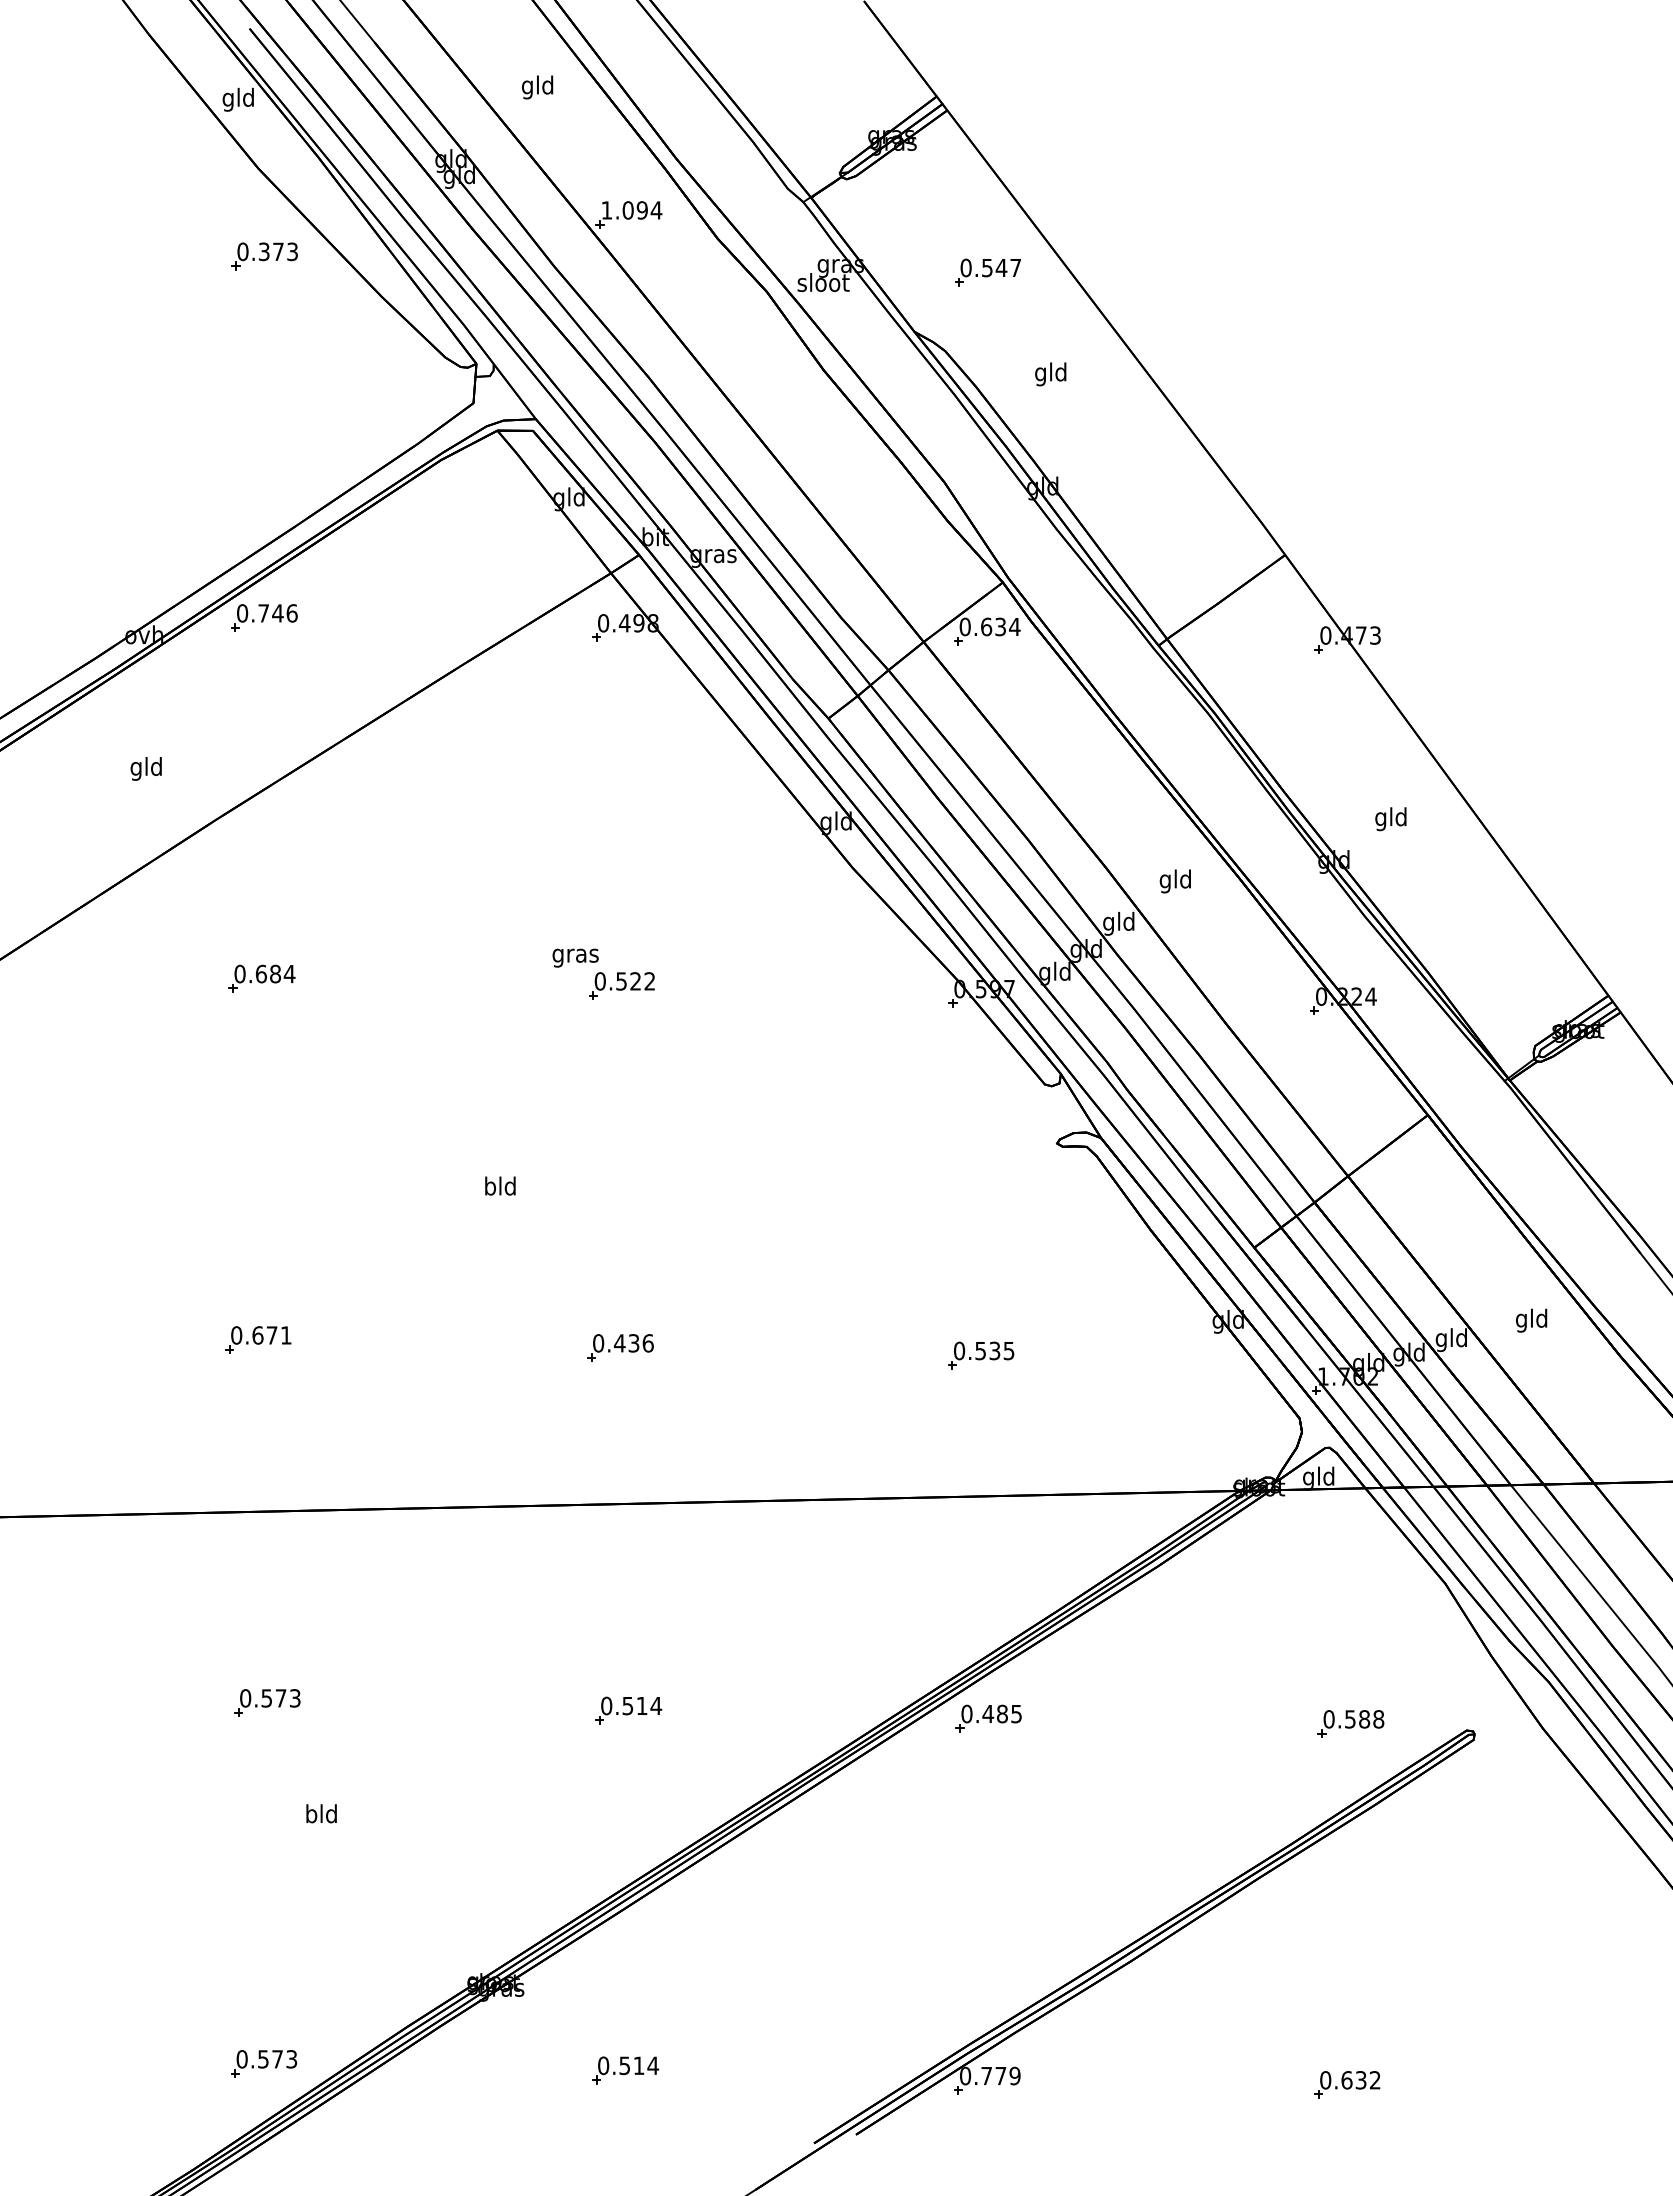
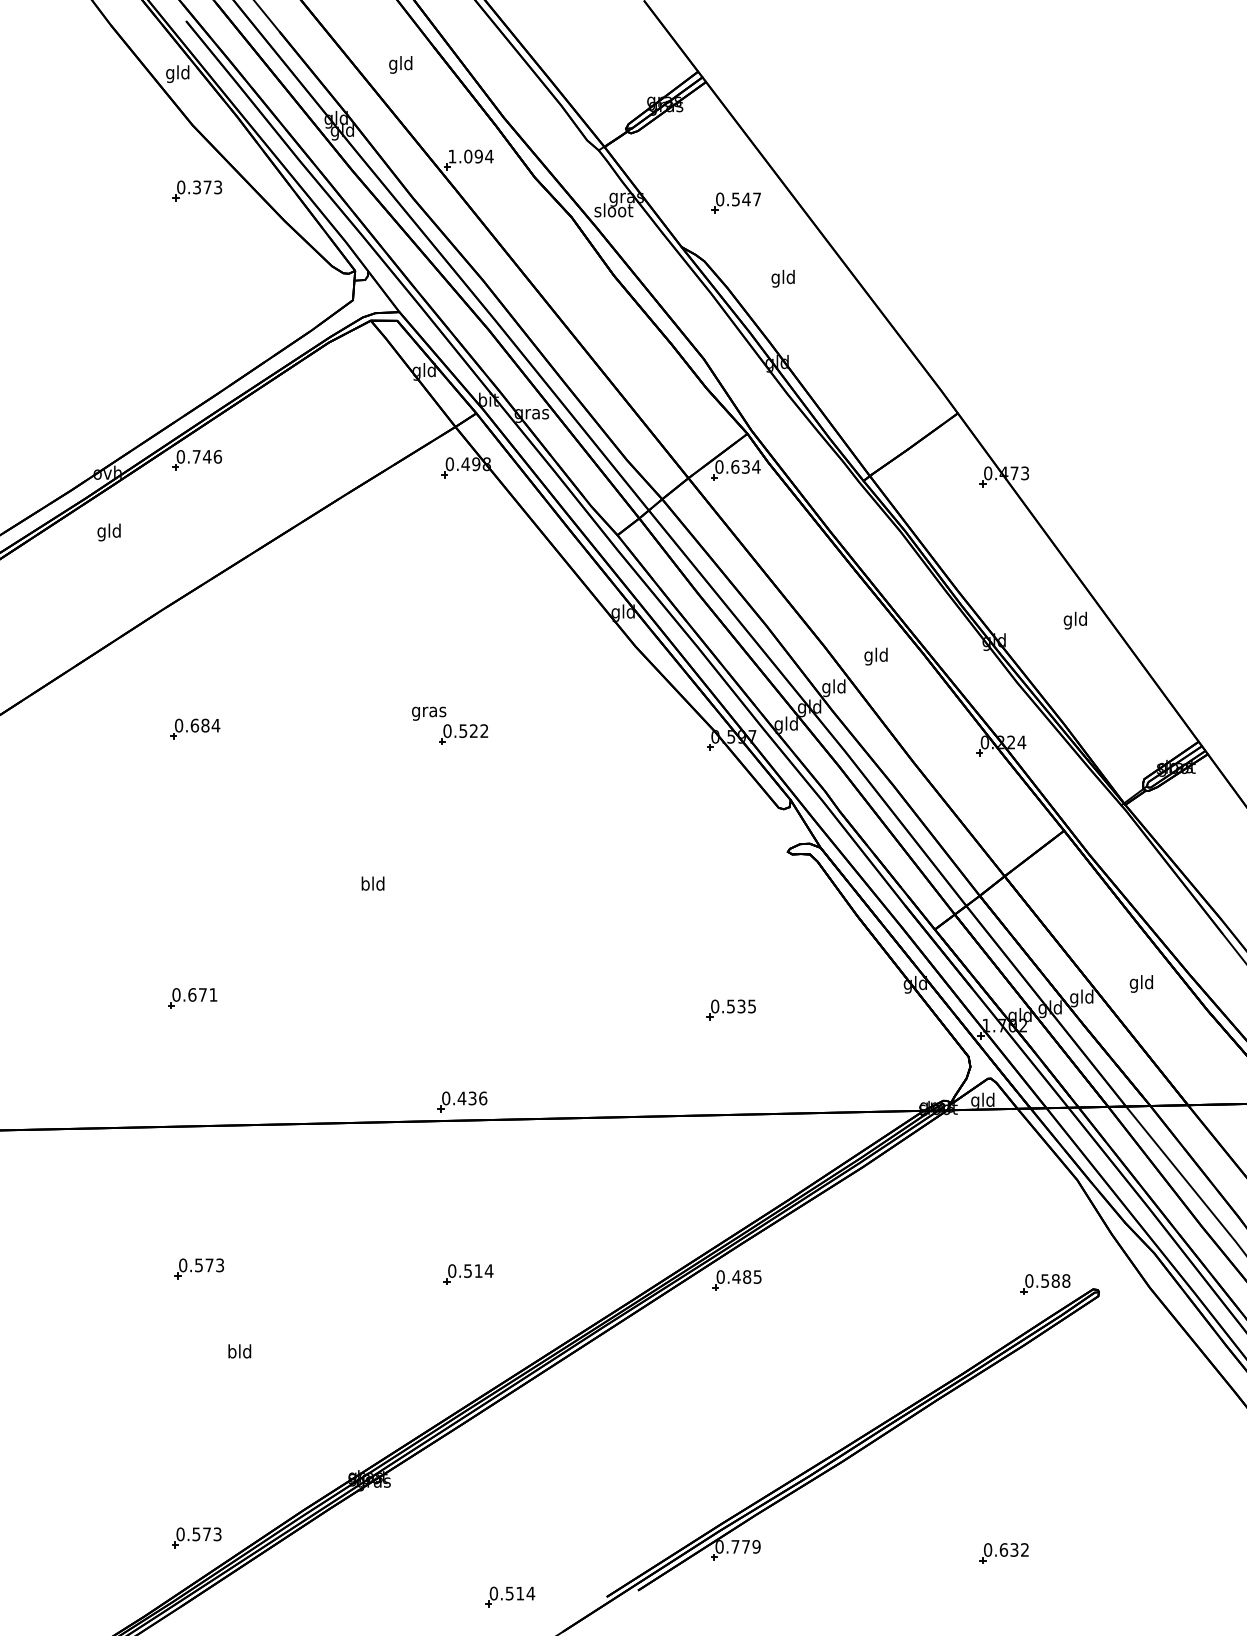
text: (145, 768) -> (108, 532), moved
text: (1390, 819) -> (1075, 620), moved
part: (620, 1347) -> (462, 1101), moved
part: (1350, 1723) -> (1045, 1284), moved
part: (625, 2070) -> (510, 1597), moved

